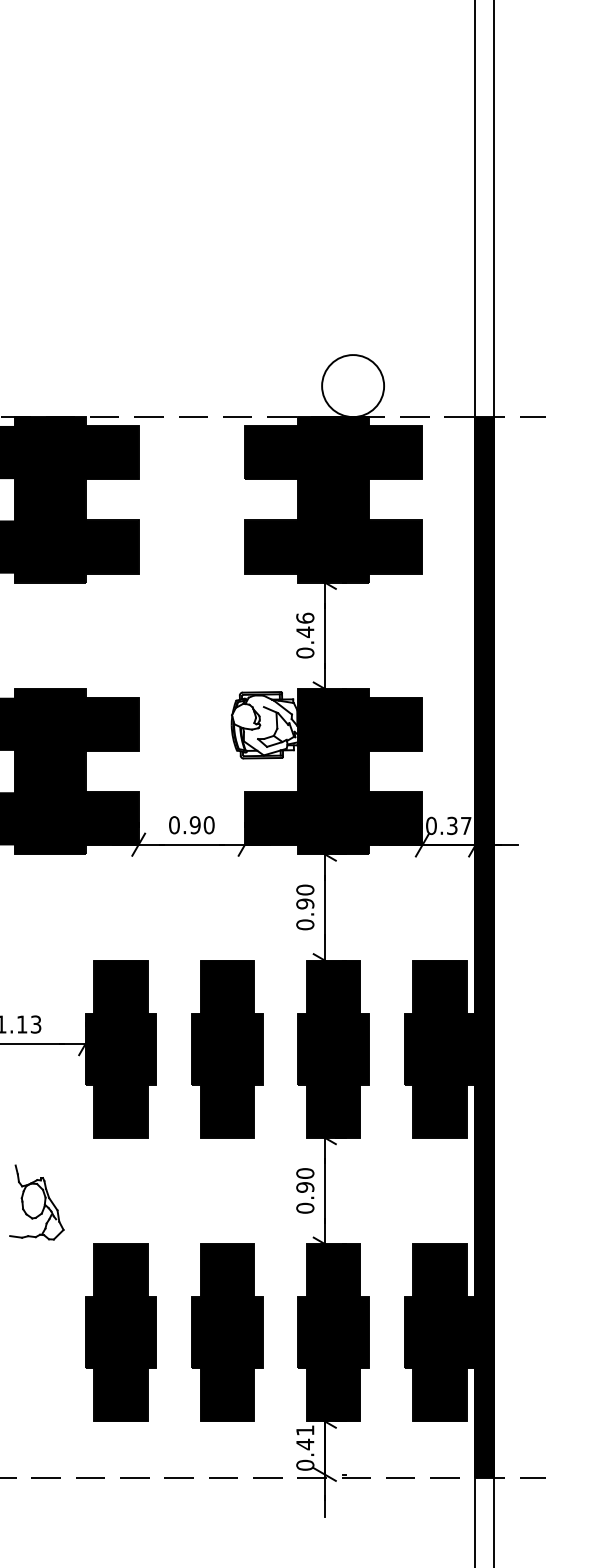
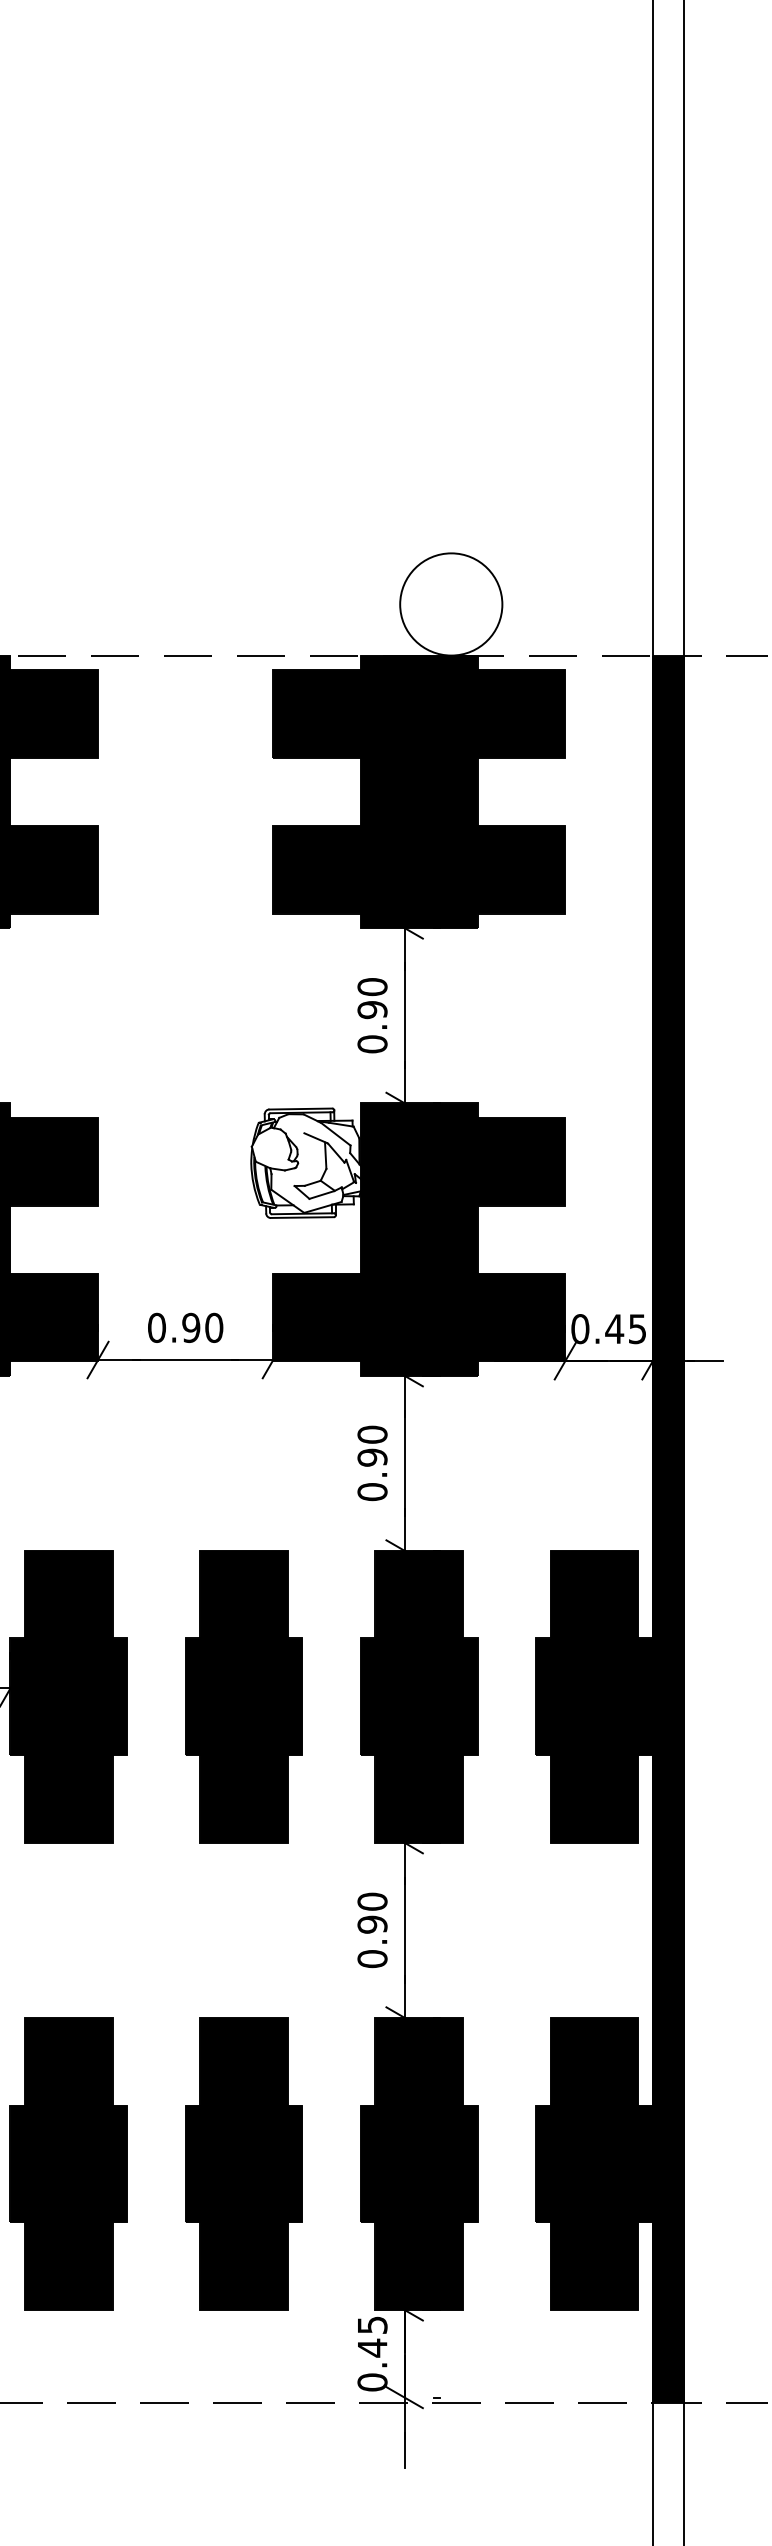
text: (305, 625) -> (372, 998), 0.46 -> 0.90
text: (458, 825) -> (624, 1328), 0.37 -> 0.45
text: (305, 1430) -> (372, 2325), 0.41 -> 0.45

